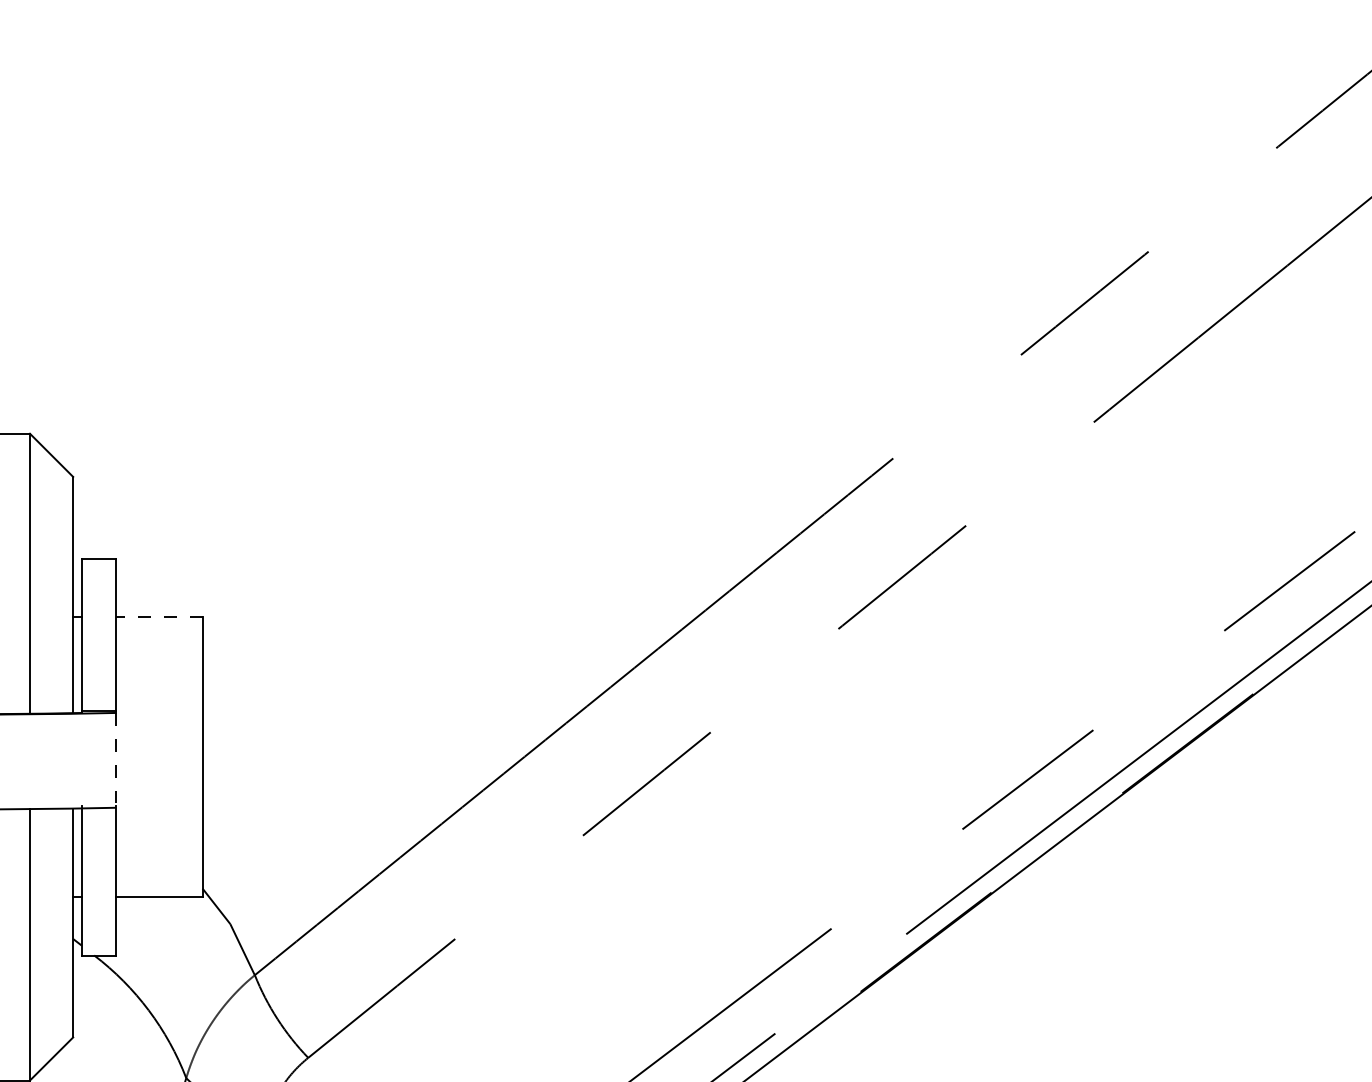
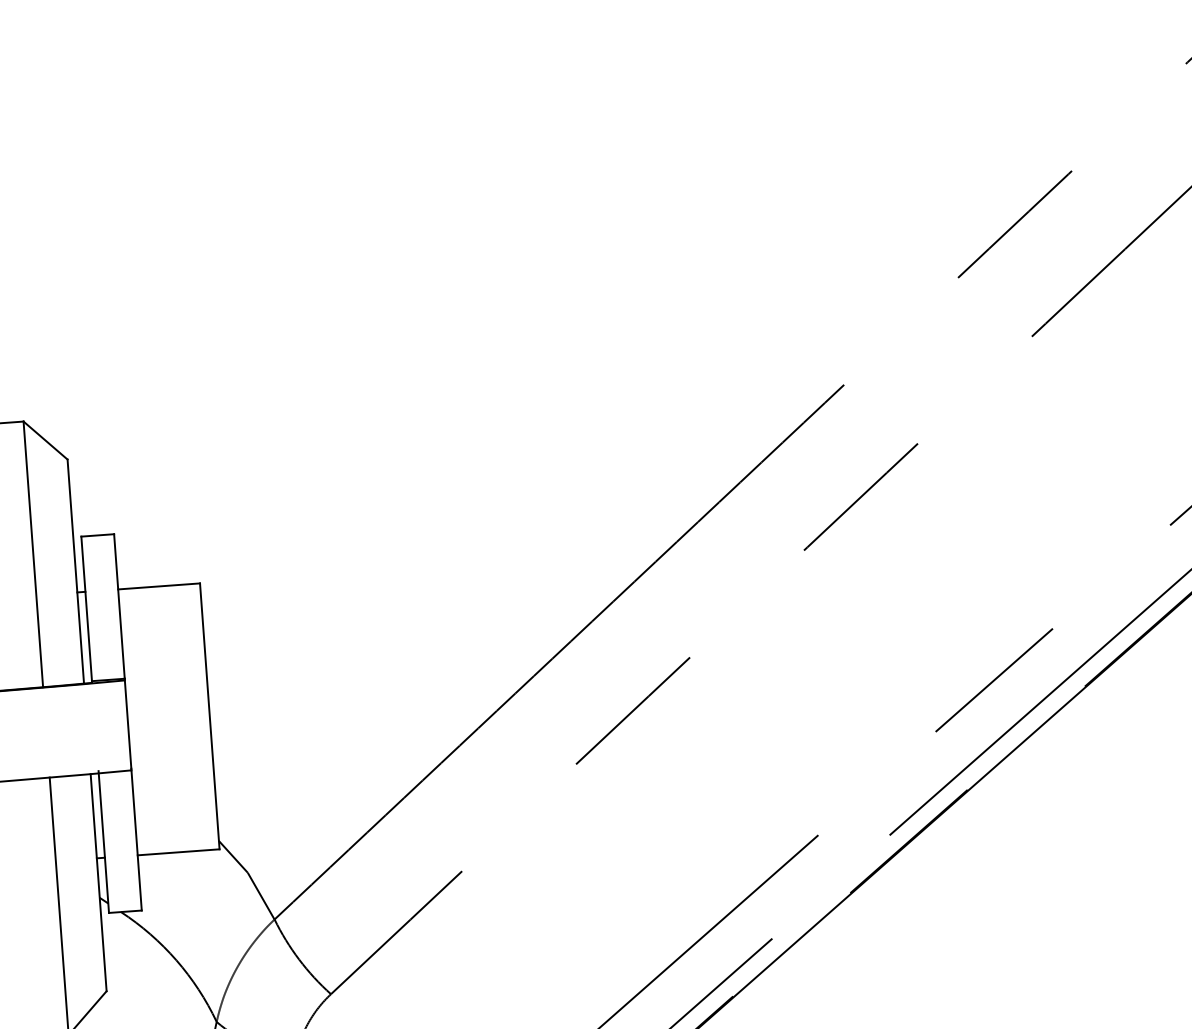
line: (158, 617) -> (158, 586), dashed -> solid
line: (116, 760) -> (128, 725), dashed -> solid

